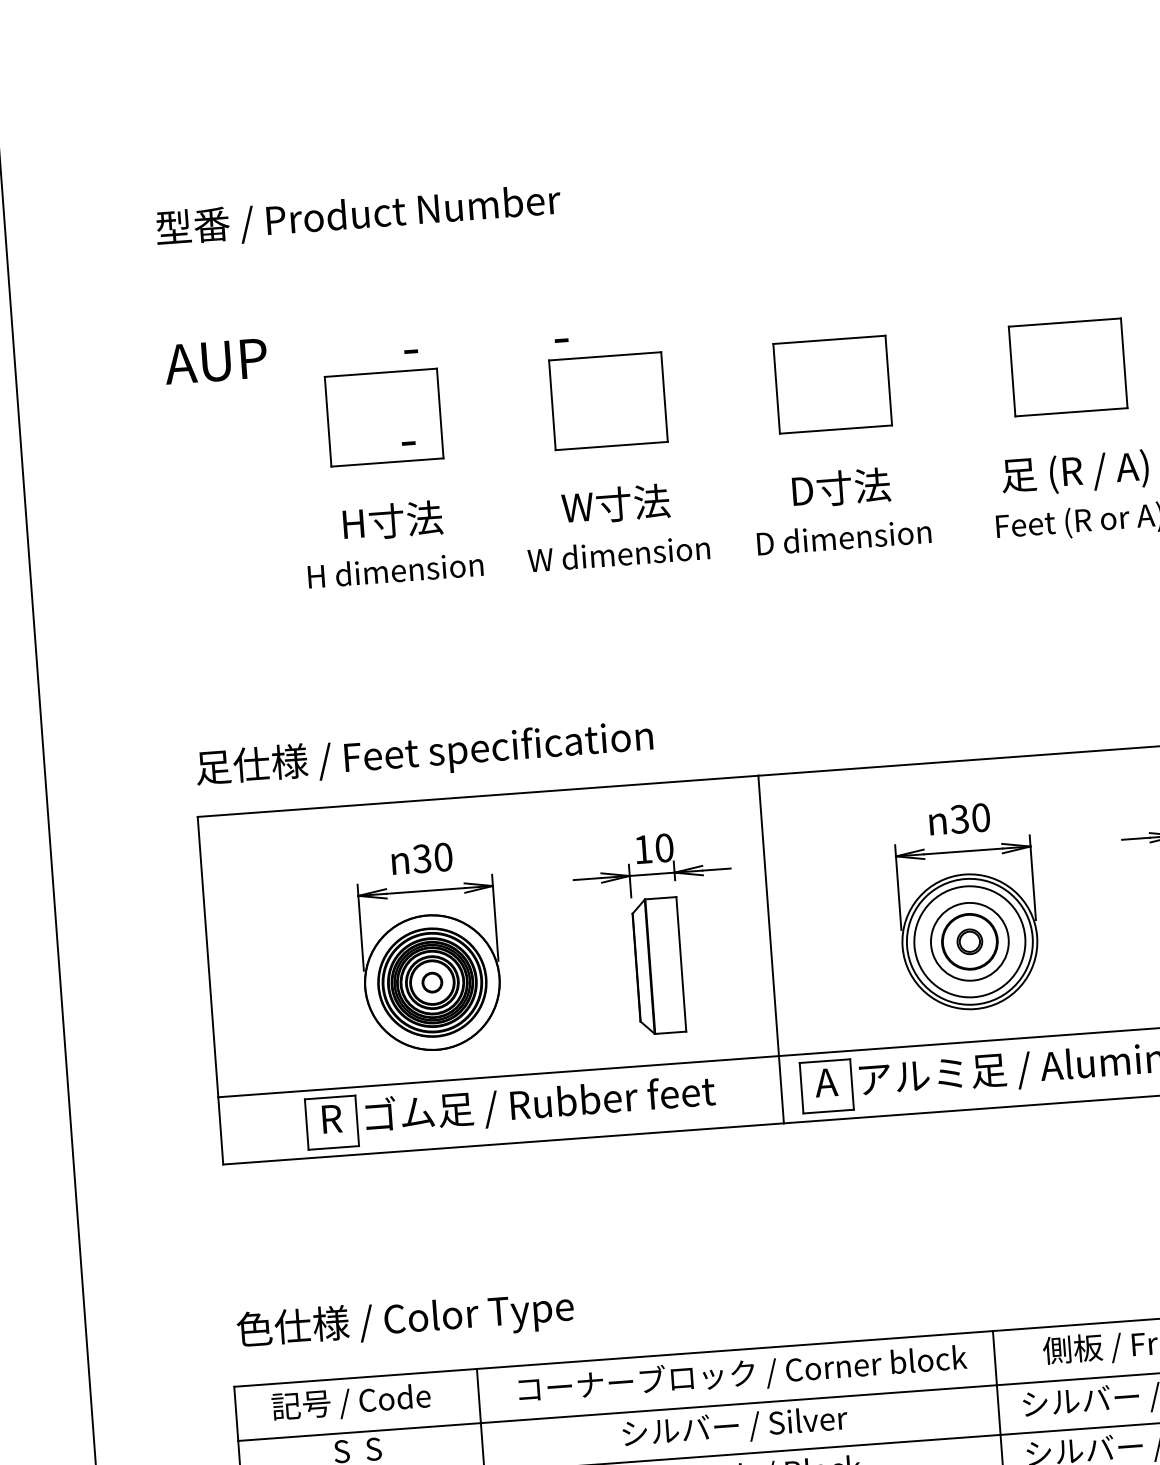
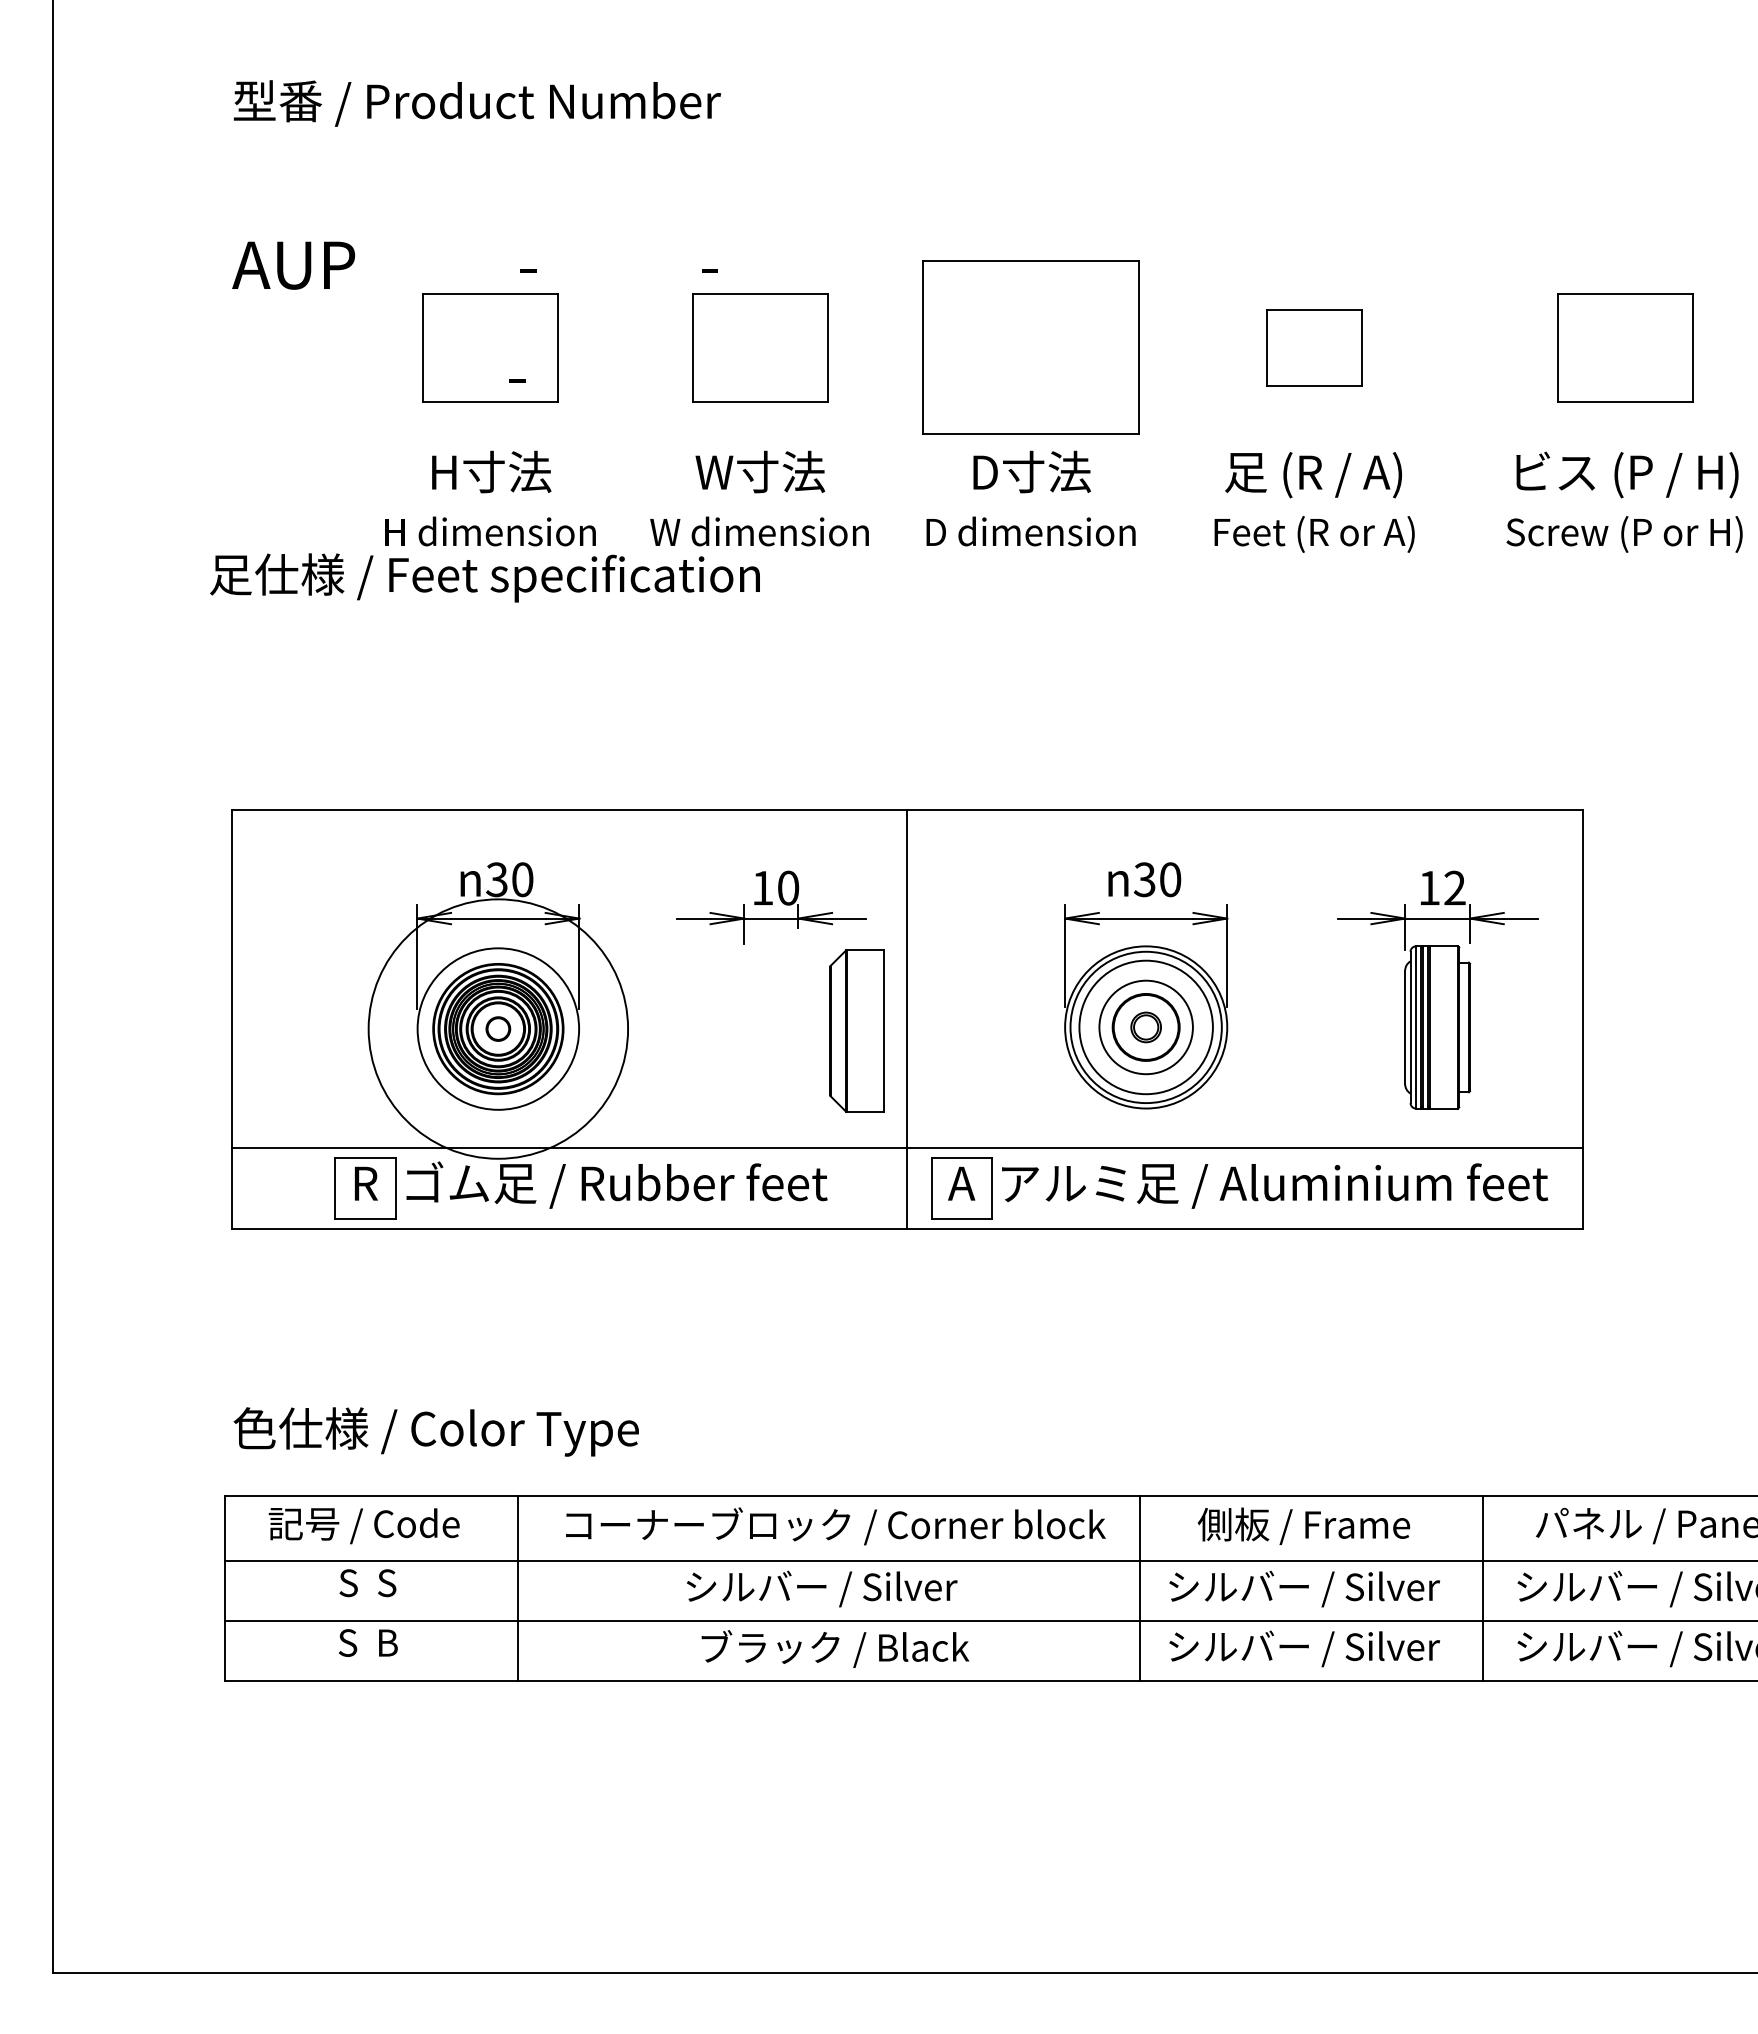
part: (1068, 367) -> (1314, 347), size x0.7
part: (832, 384) -> (1030, 347), size x1.6
text: (424, 754) -> (484, 577), moved
part: (658, 965) -> (856, 1030), moved
circle: (432, 982) -> (498, 1029), size x1.6

